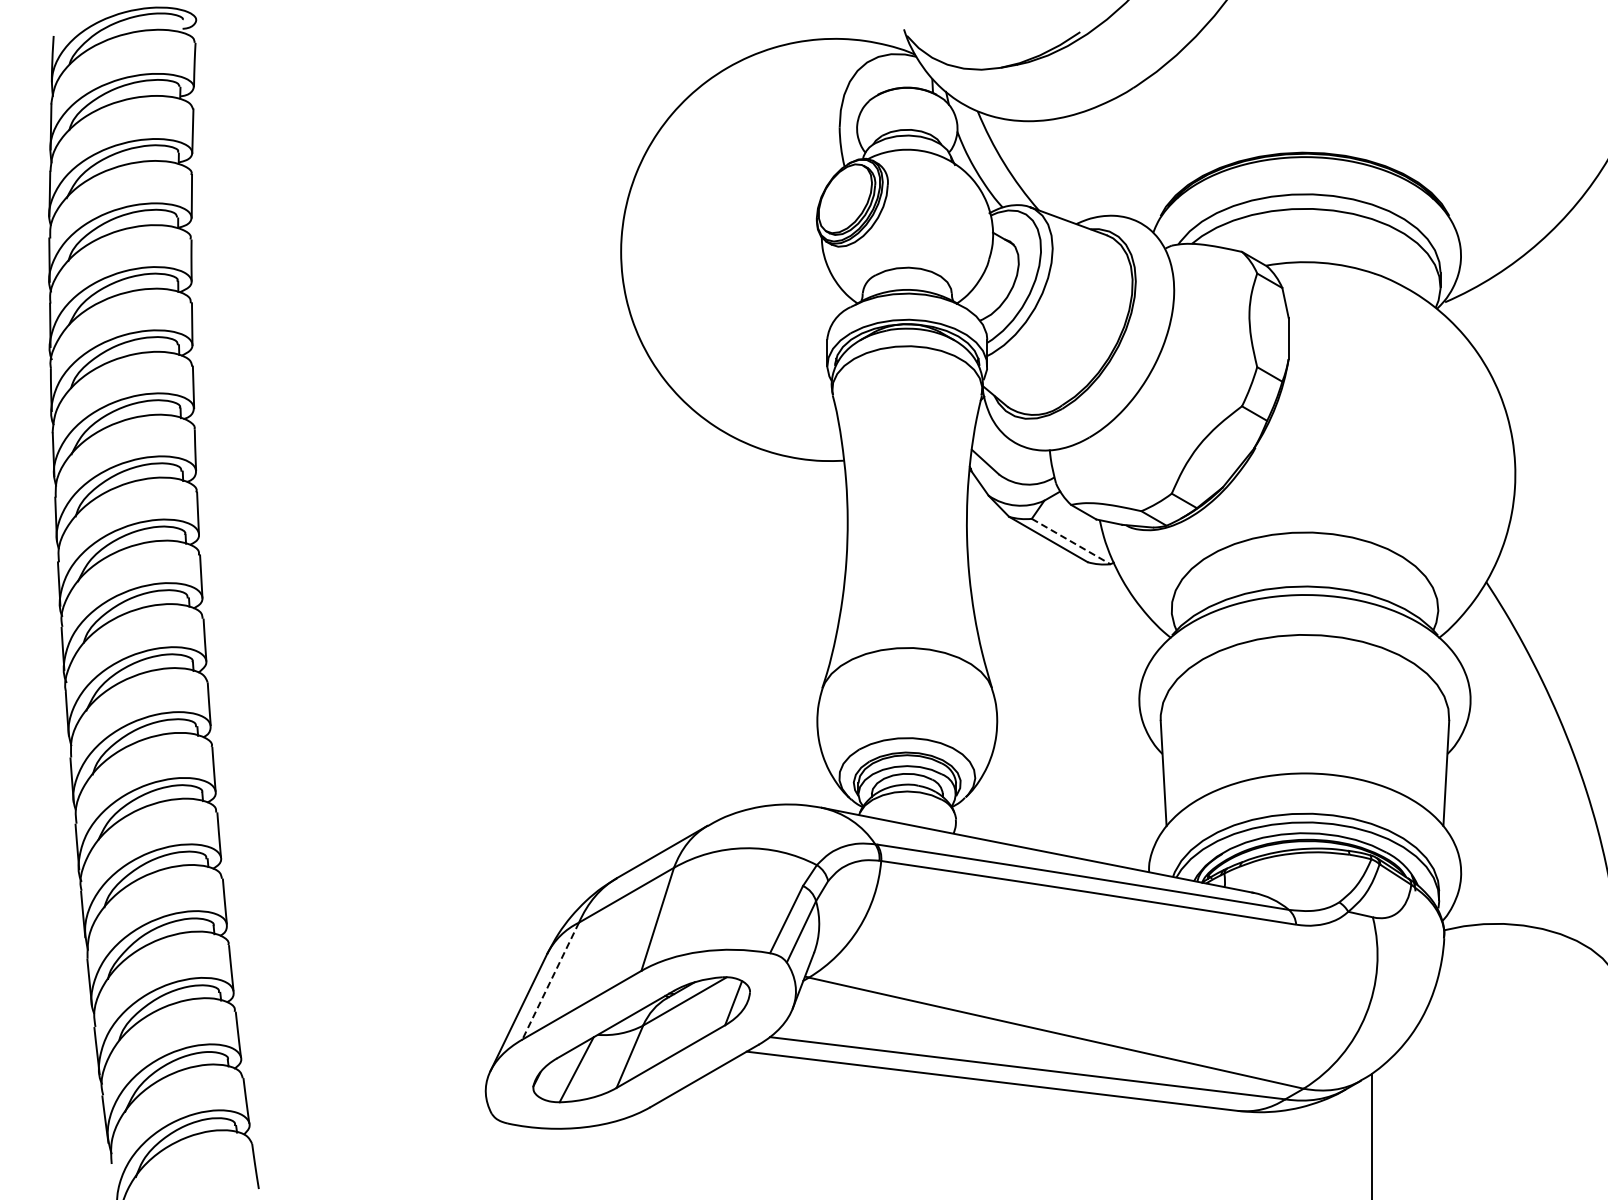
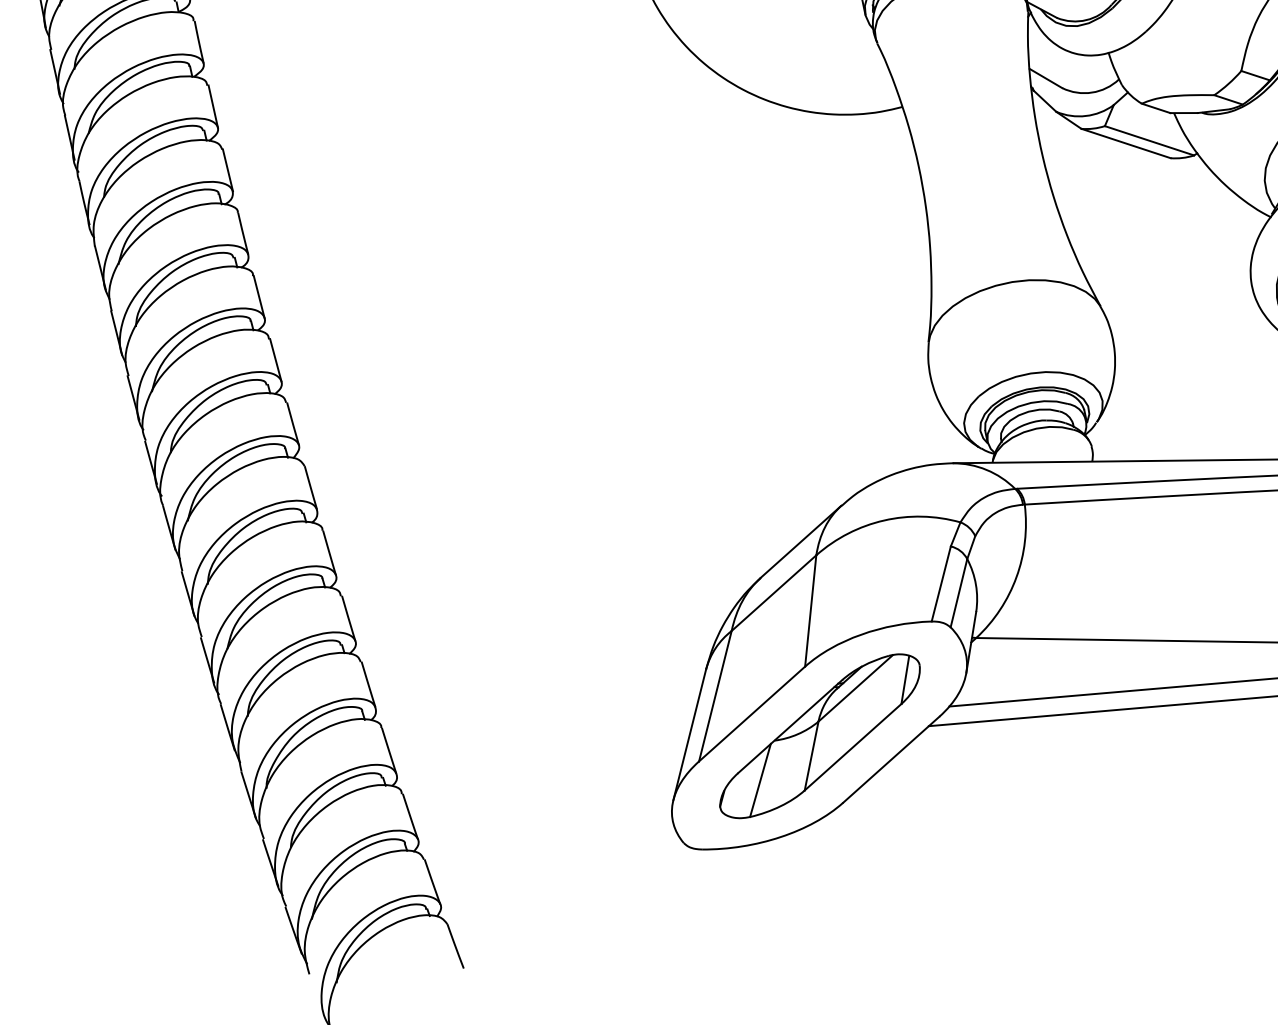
line: (1071, 541) -> (1149, 140), dashed -> solid
line: (550, 981) -> (715, 696), dashed -> solid

